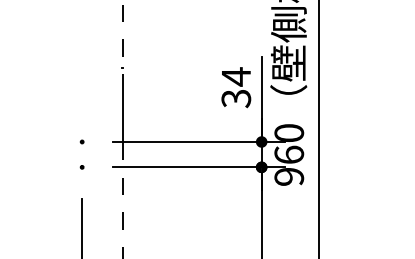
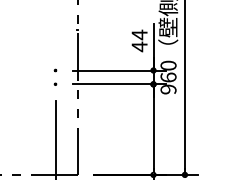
text: (236, 98) -> (139, 46), 34 -> 44

